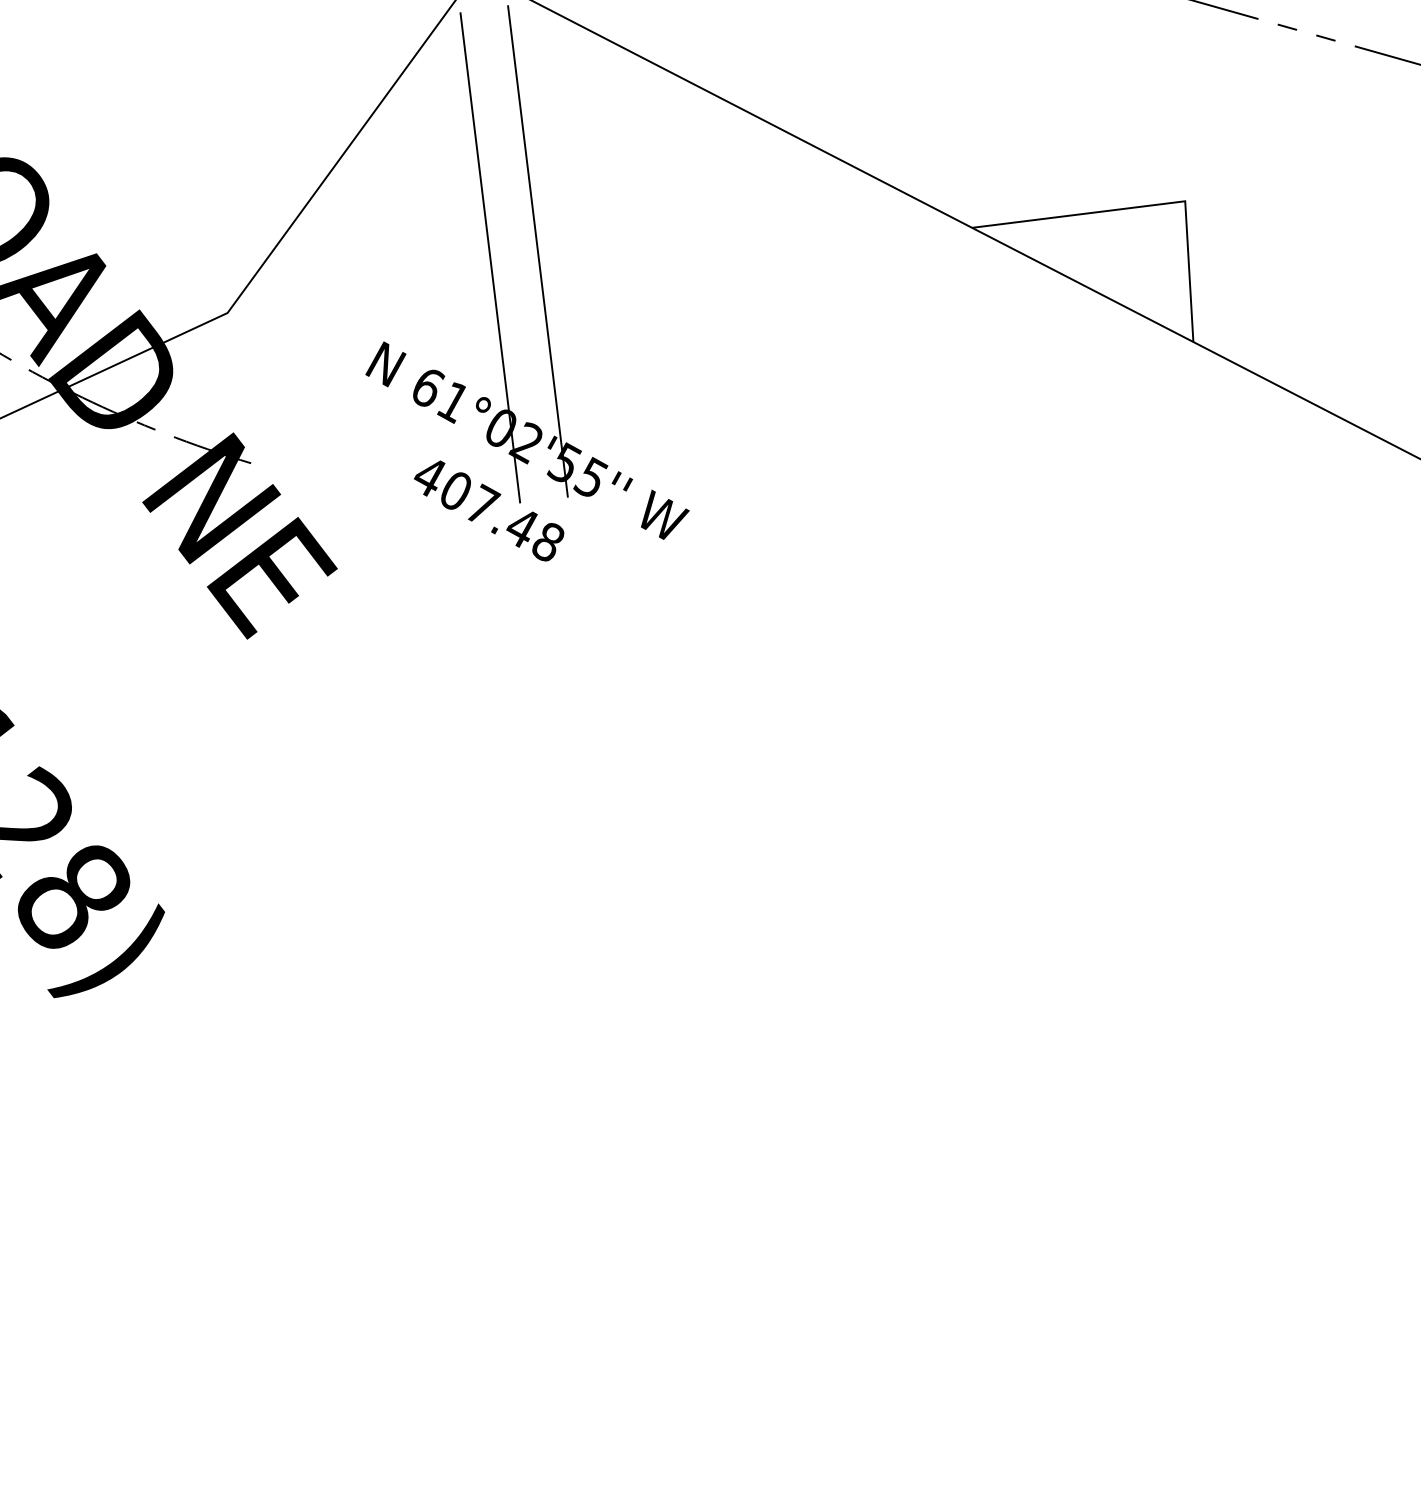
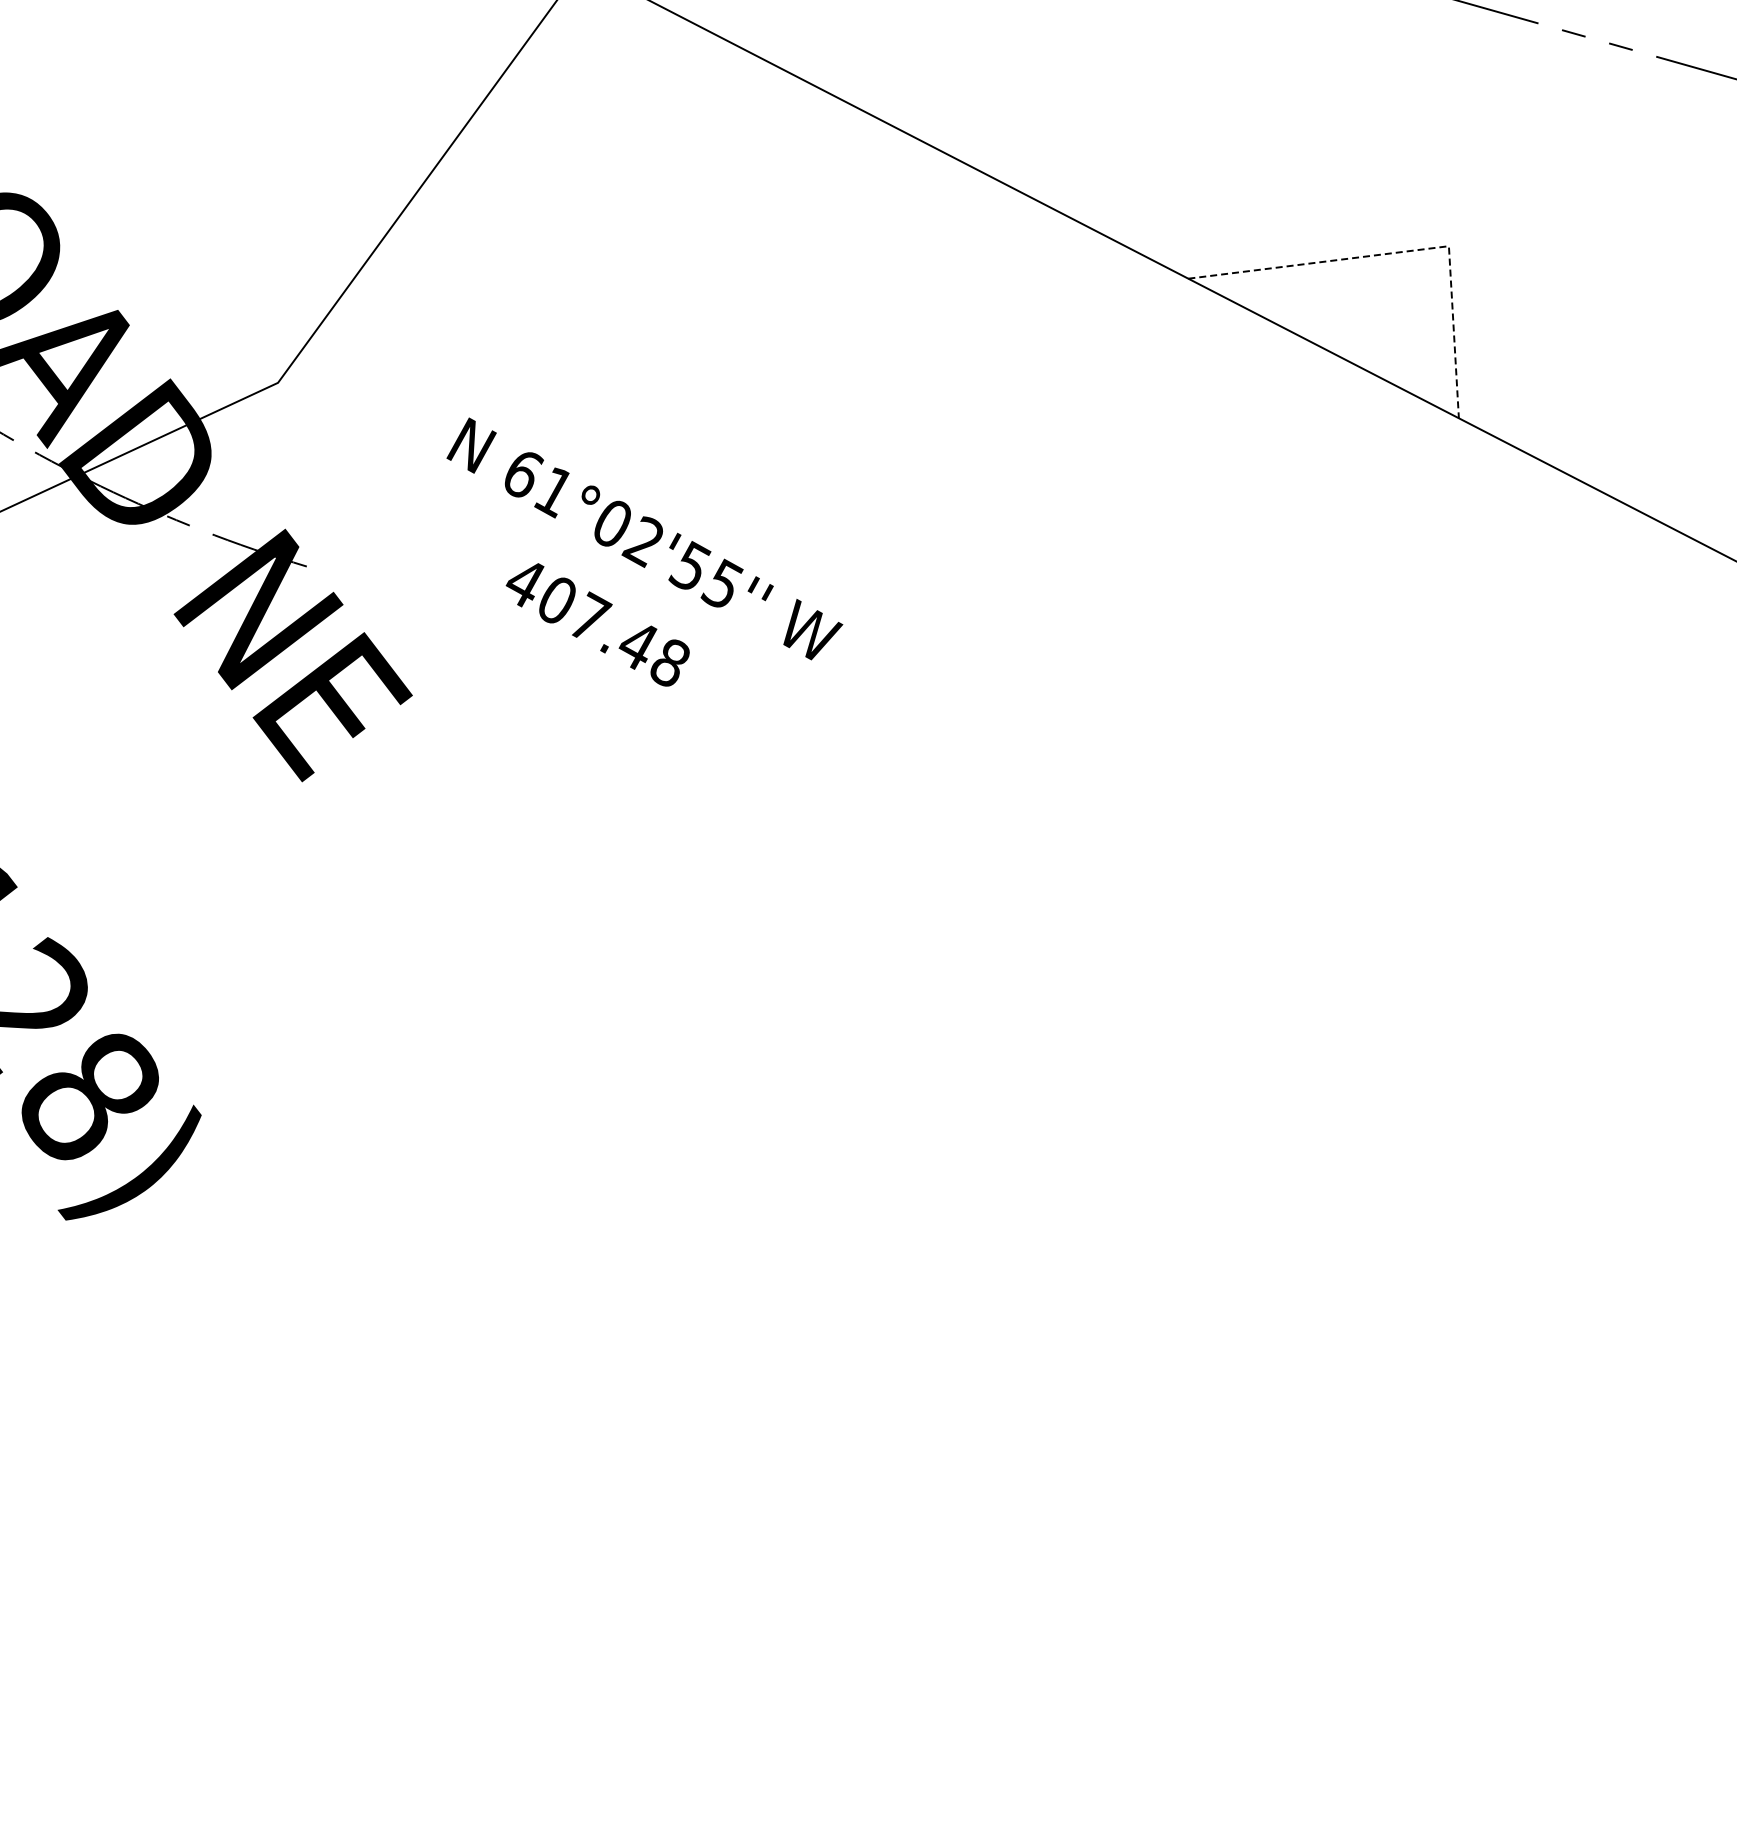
line: (1149, 205) -> (1405, 251), solid -> dashed
line: (537, 251) -> (657, 307), removed
line: (489, 257) -> (598, 315), removed

